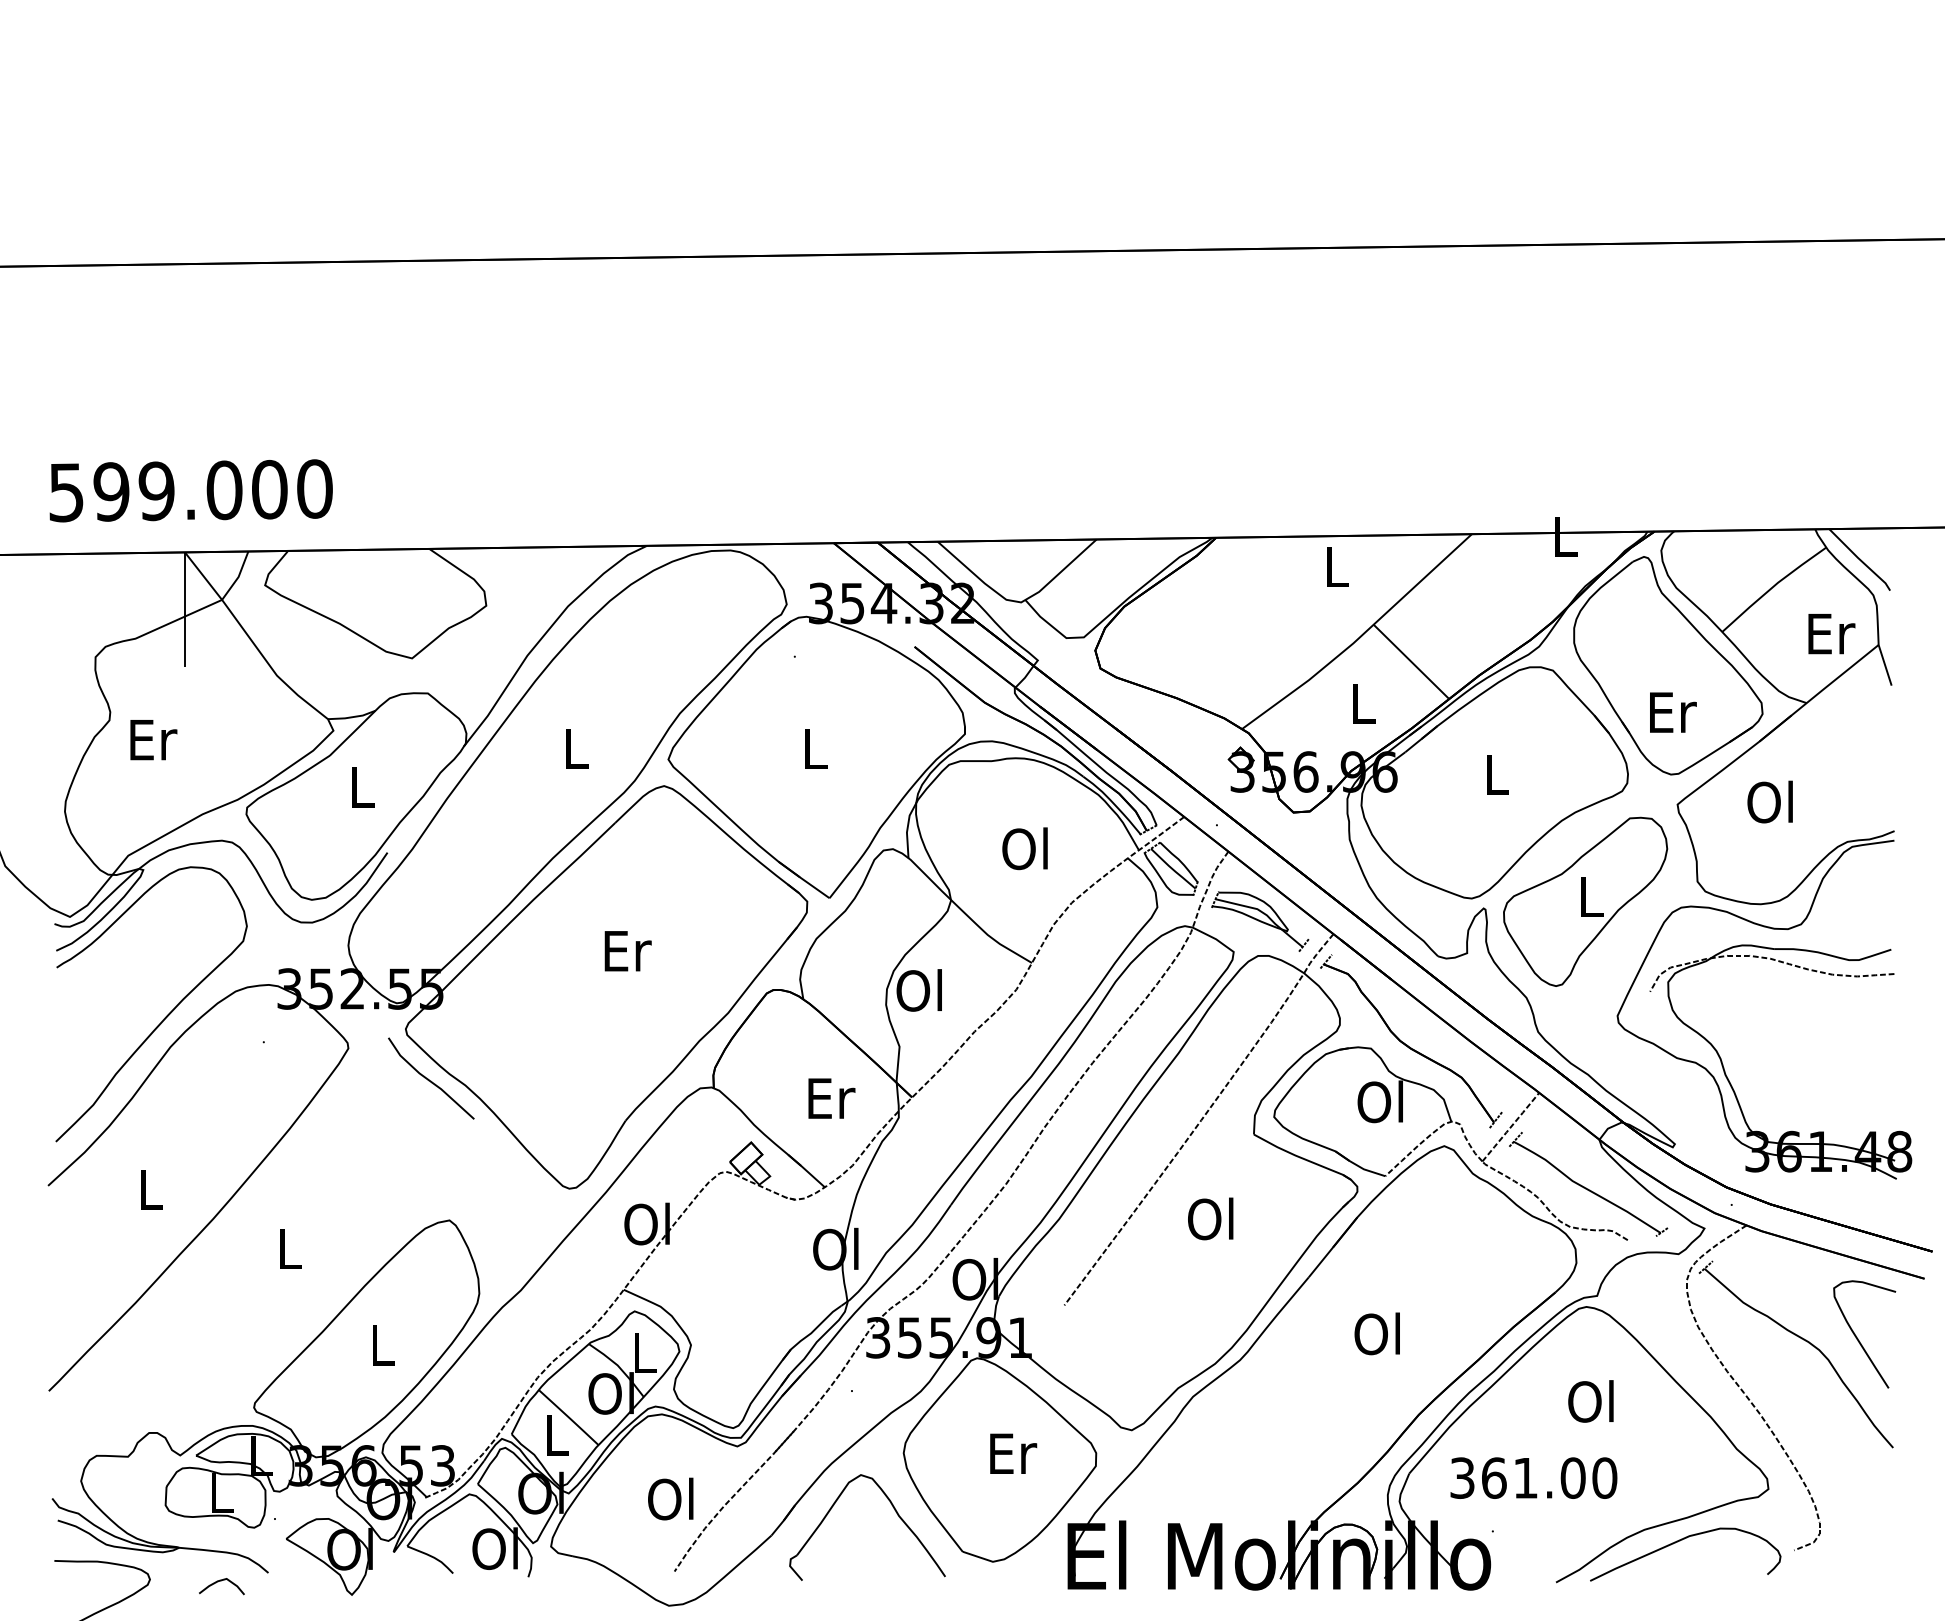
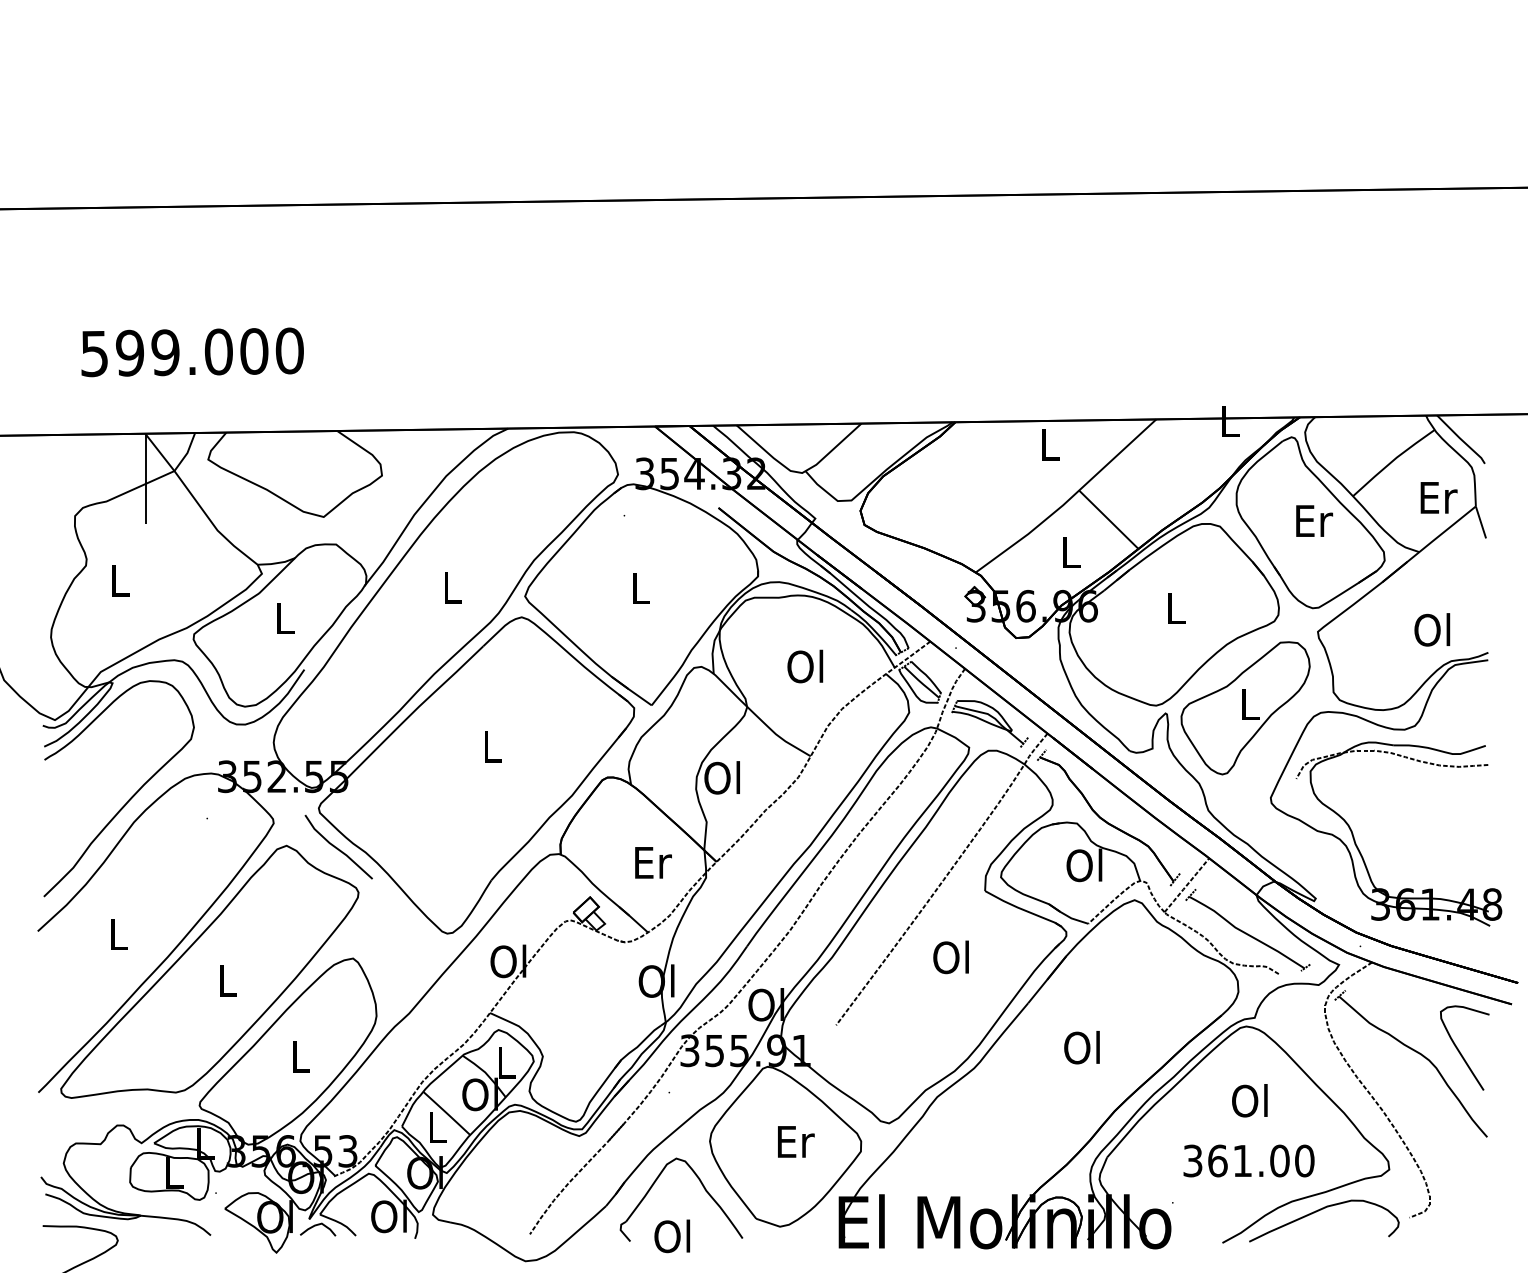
text: (190, 490) -> (192, 352), moved
text: (1673, 712) -> (1314, 521), moved
text: (153, 740) -> (120, 581), Er -> L
text: (1769, 801) -> (1431, 629), moved
text: (627, 951) -> (492, 747), Er -> L
part: (267, 1237) -> (210, 971), added
text: (1533, 1477) -> (1248, 1160), moved
text: (670, 1498) -> (672, 1235), moved
curve: (221, 1581) -> (317, 1225), moved

